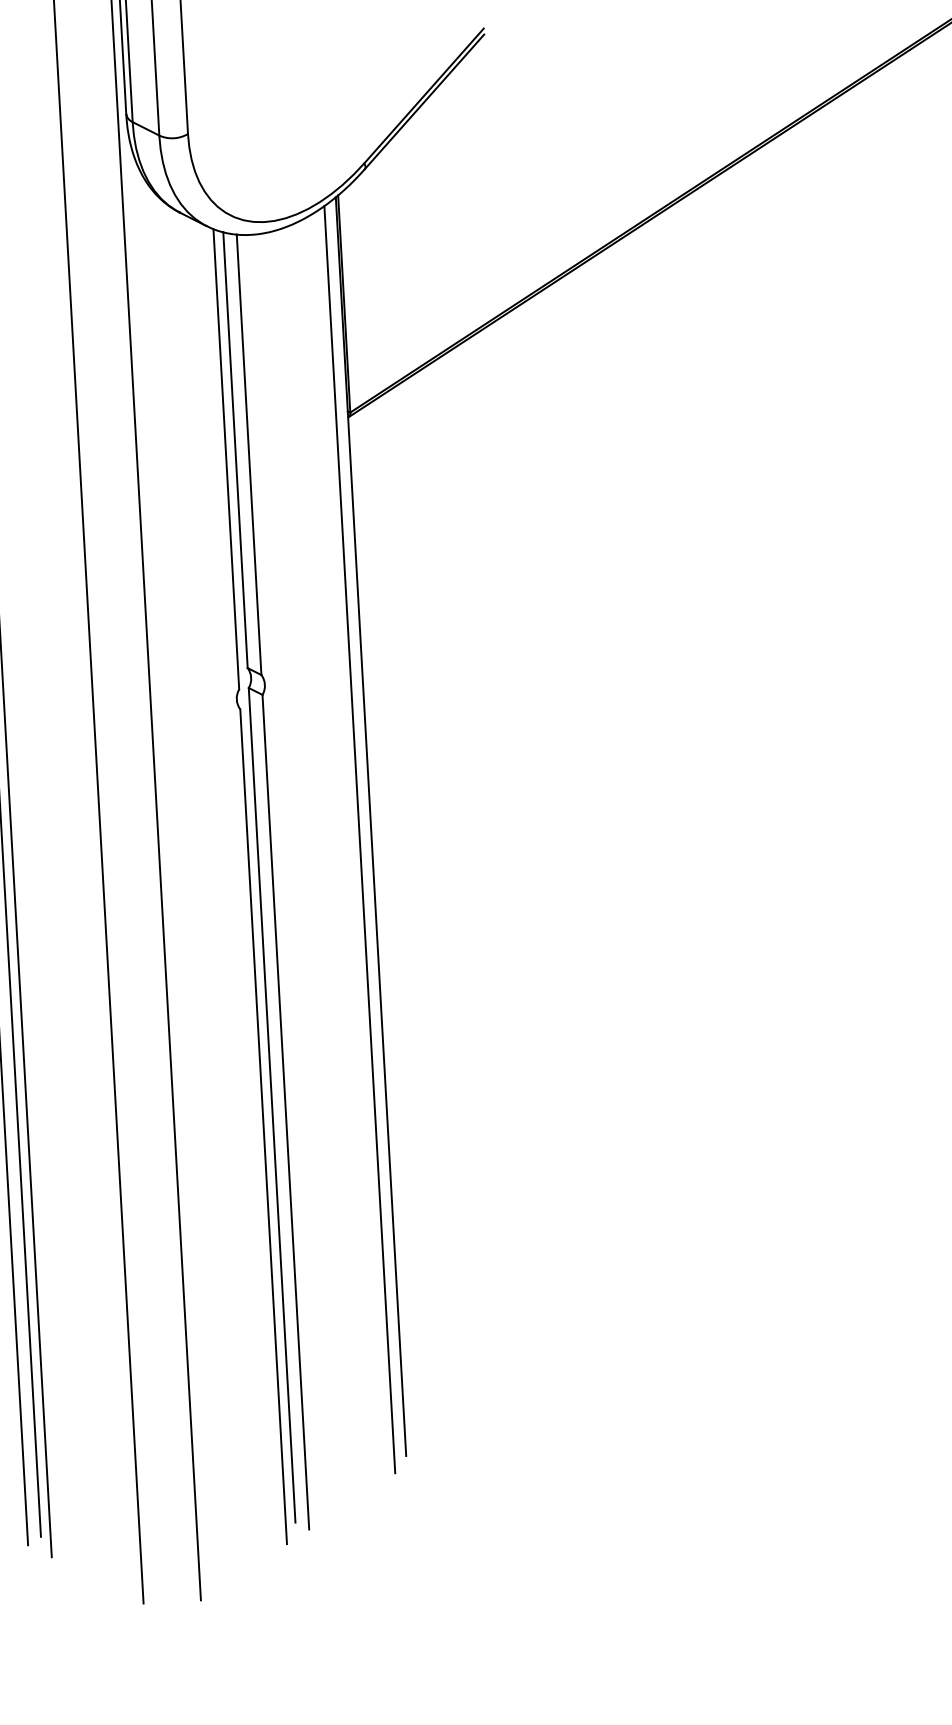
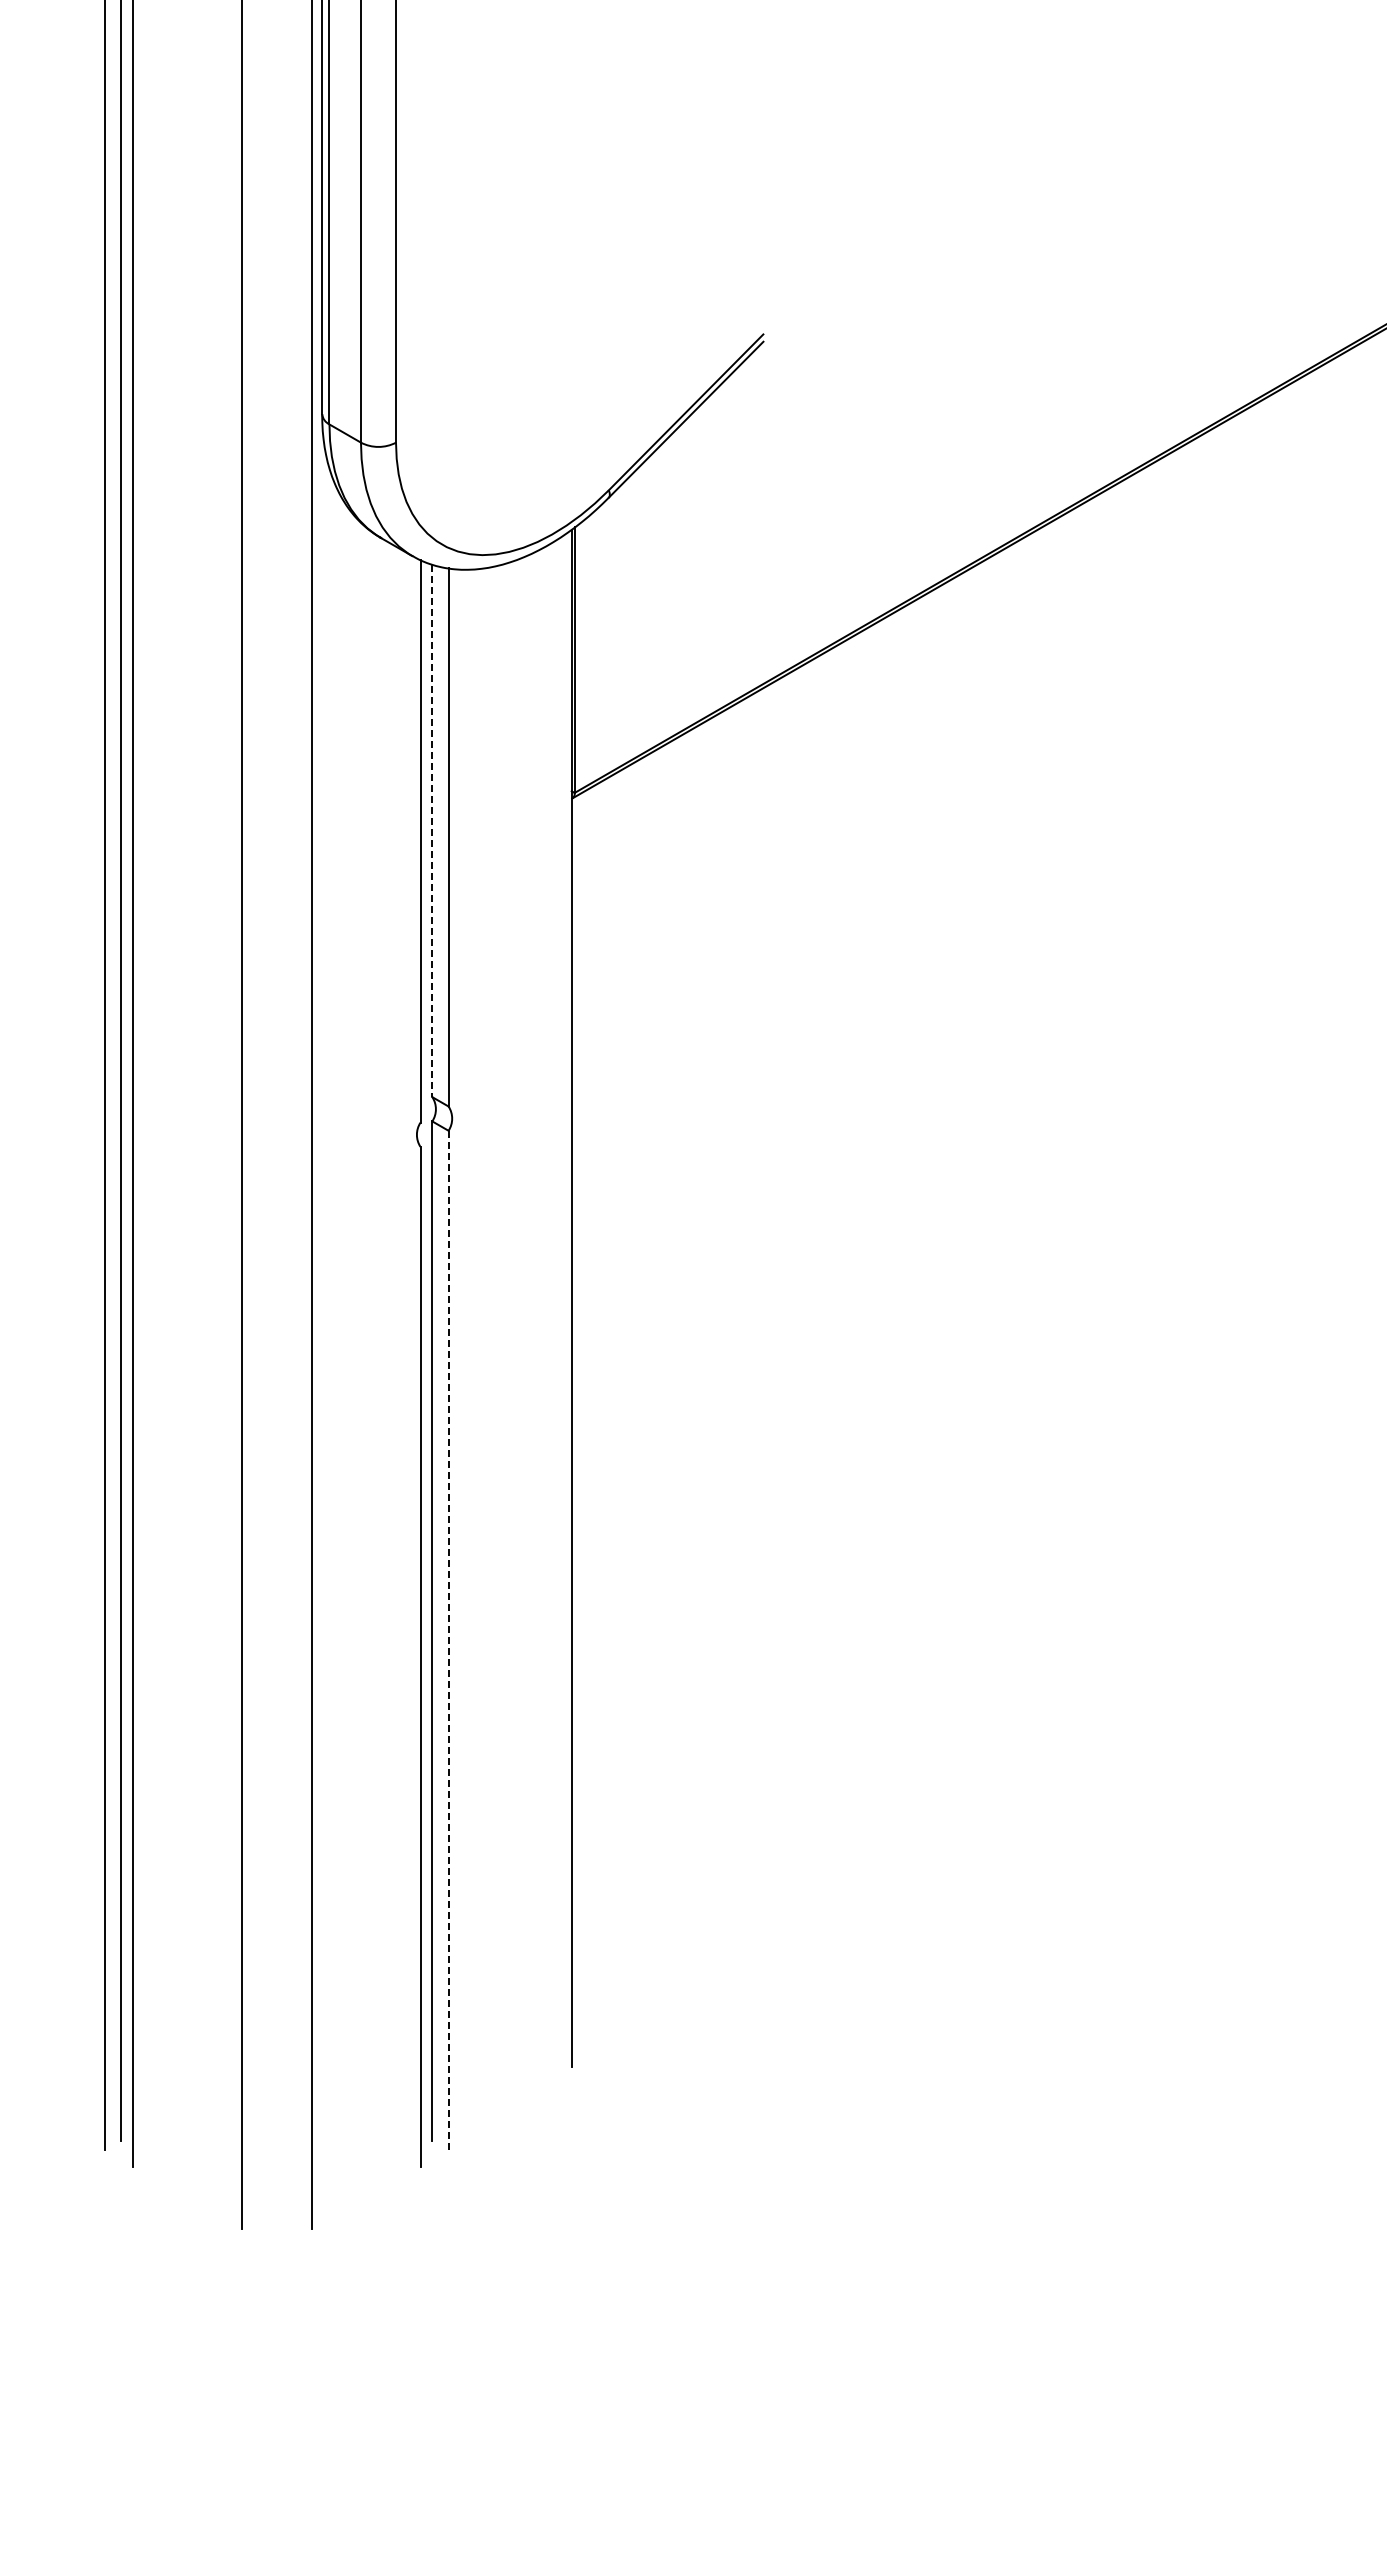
line: (235, 450) -> (432, 831), solid -> dashed
line: (360, 839) -> (557, 1313), removed
line: (285, 1112) -> (448, 1640), solid -> dashed

